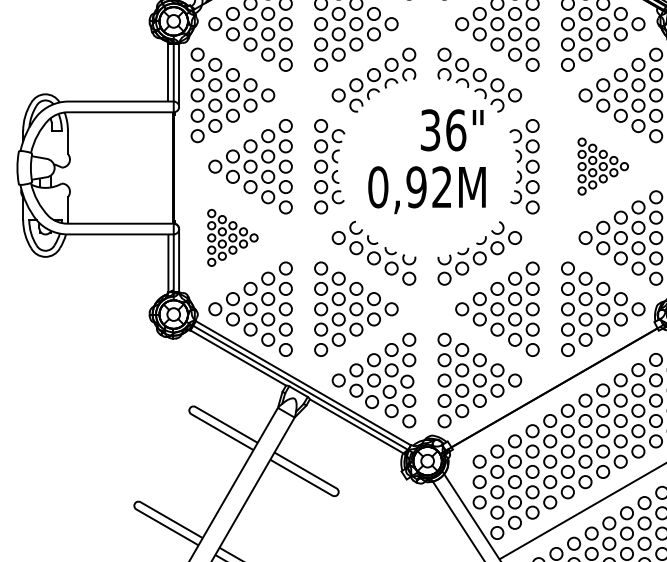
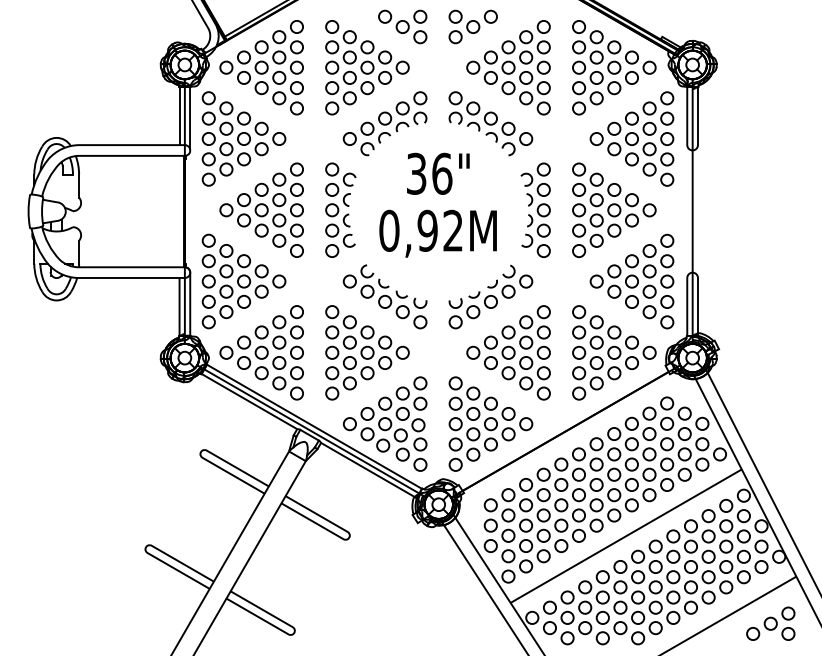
text: (452, 129) -> (438, 173), moved
part: (603, 165) -> (614, 209), size x1.67
part: (232, 237) -> (243, 281), size x1.67

